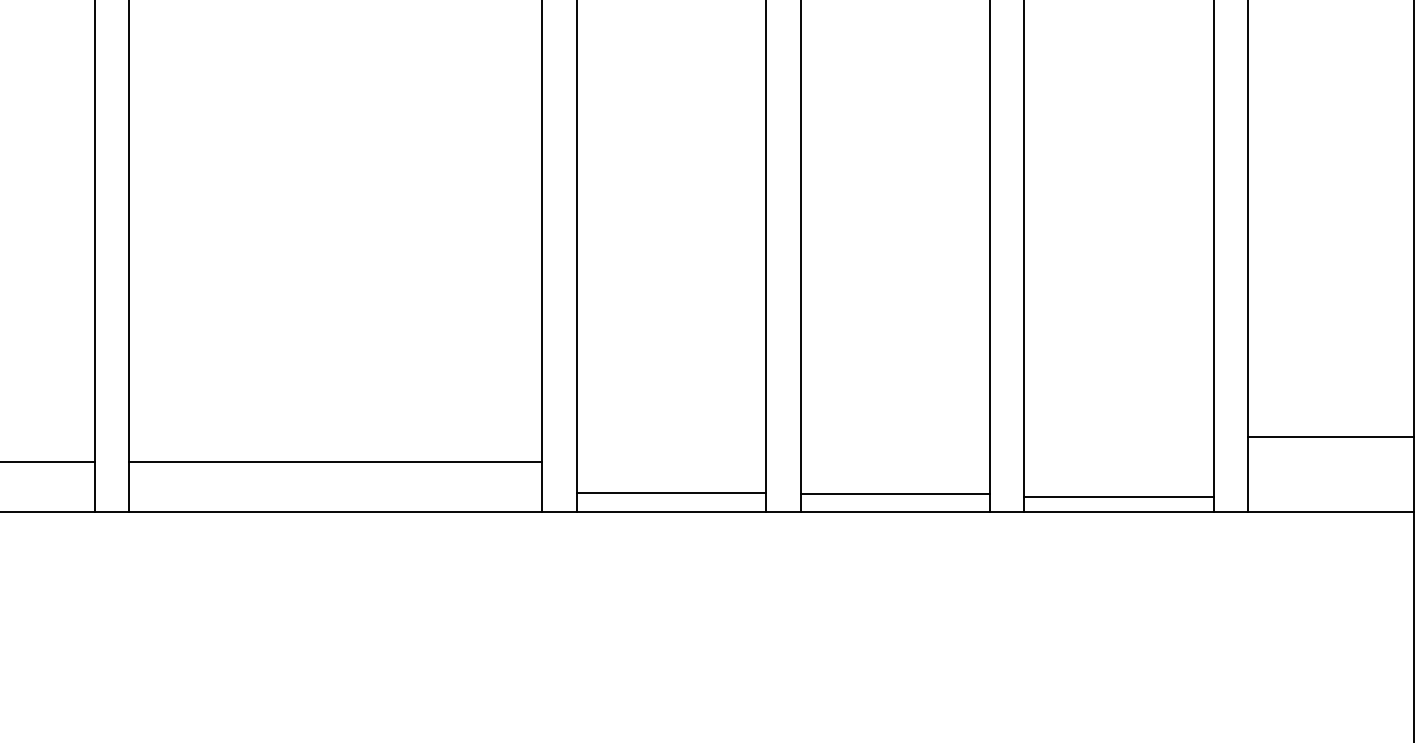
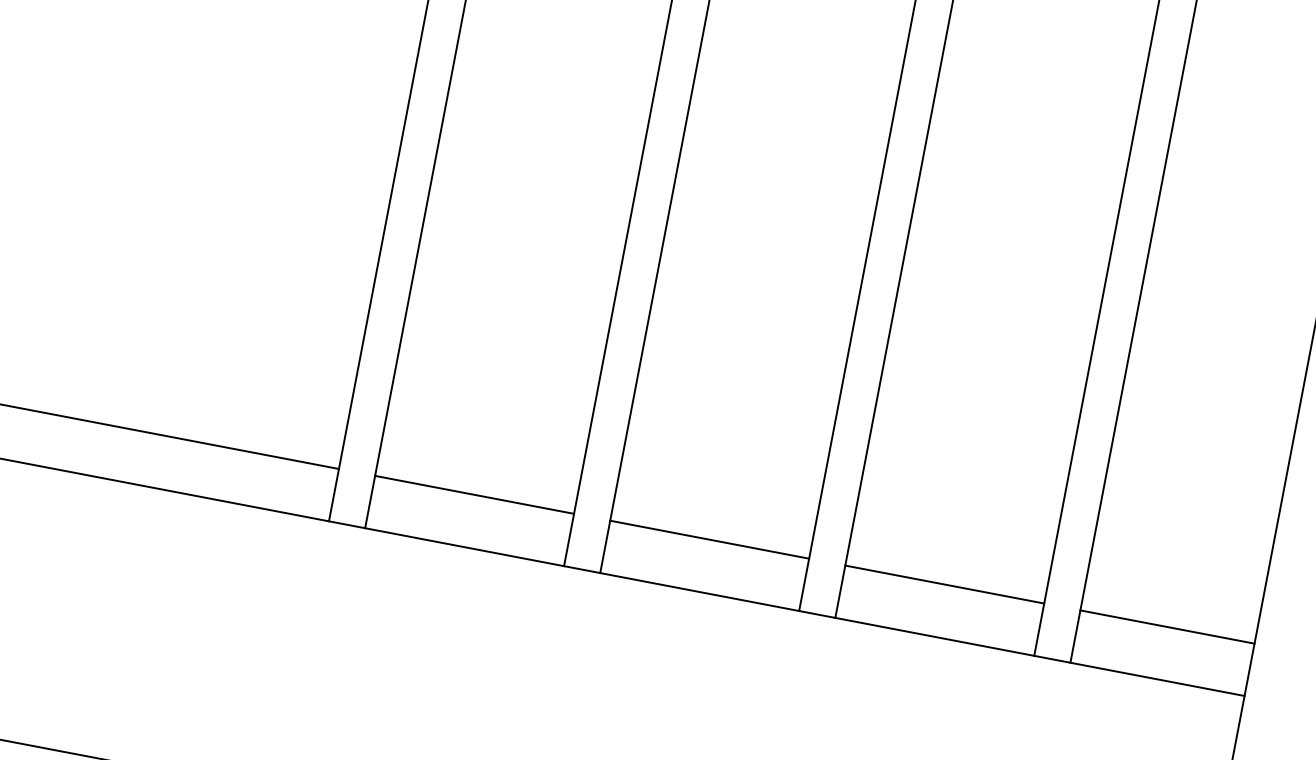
line: (1331, 437) -> (1167, 627), moved
line: (671, 493) -> (474, 494), moved
line: (894, 494) -> (708, 539), moved
line: (1118, 497) -> (944, 584), moved

